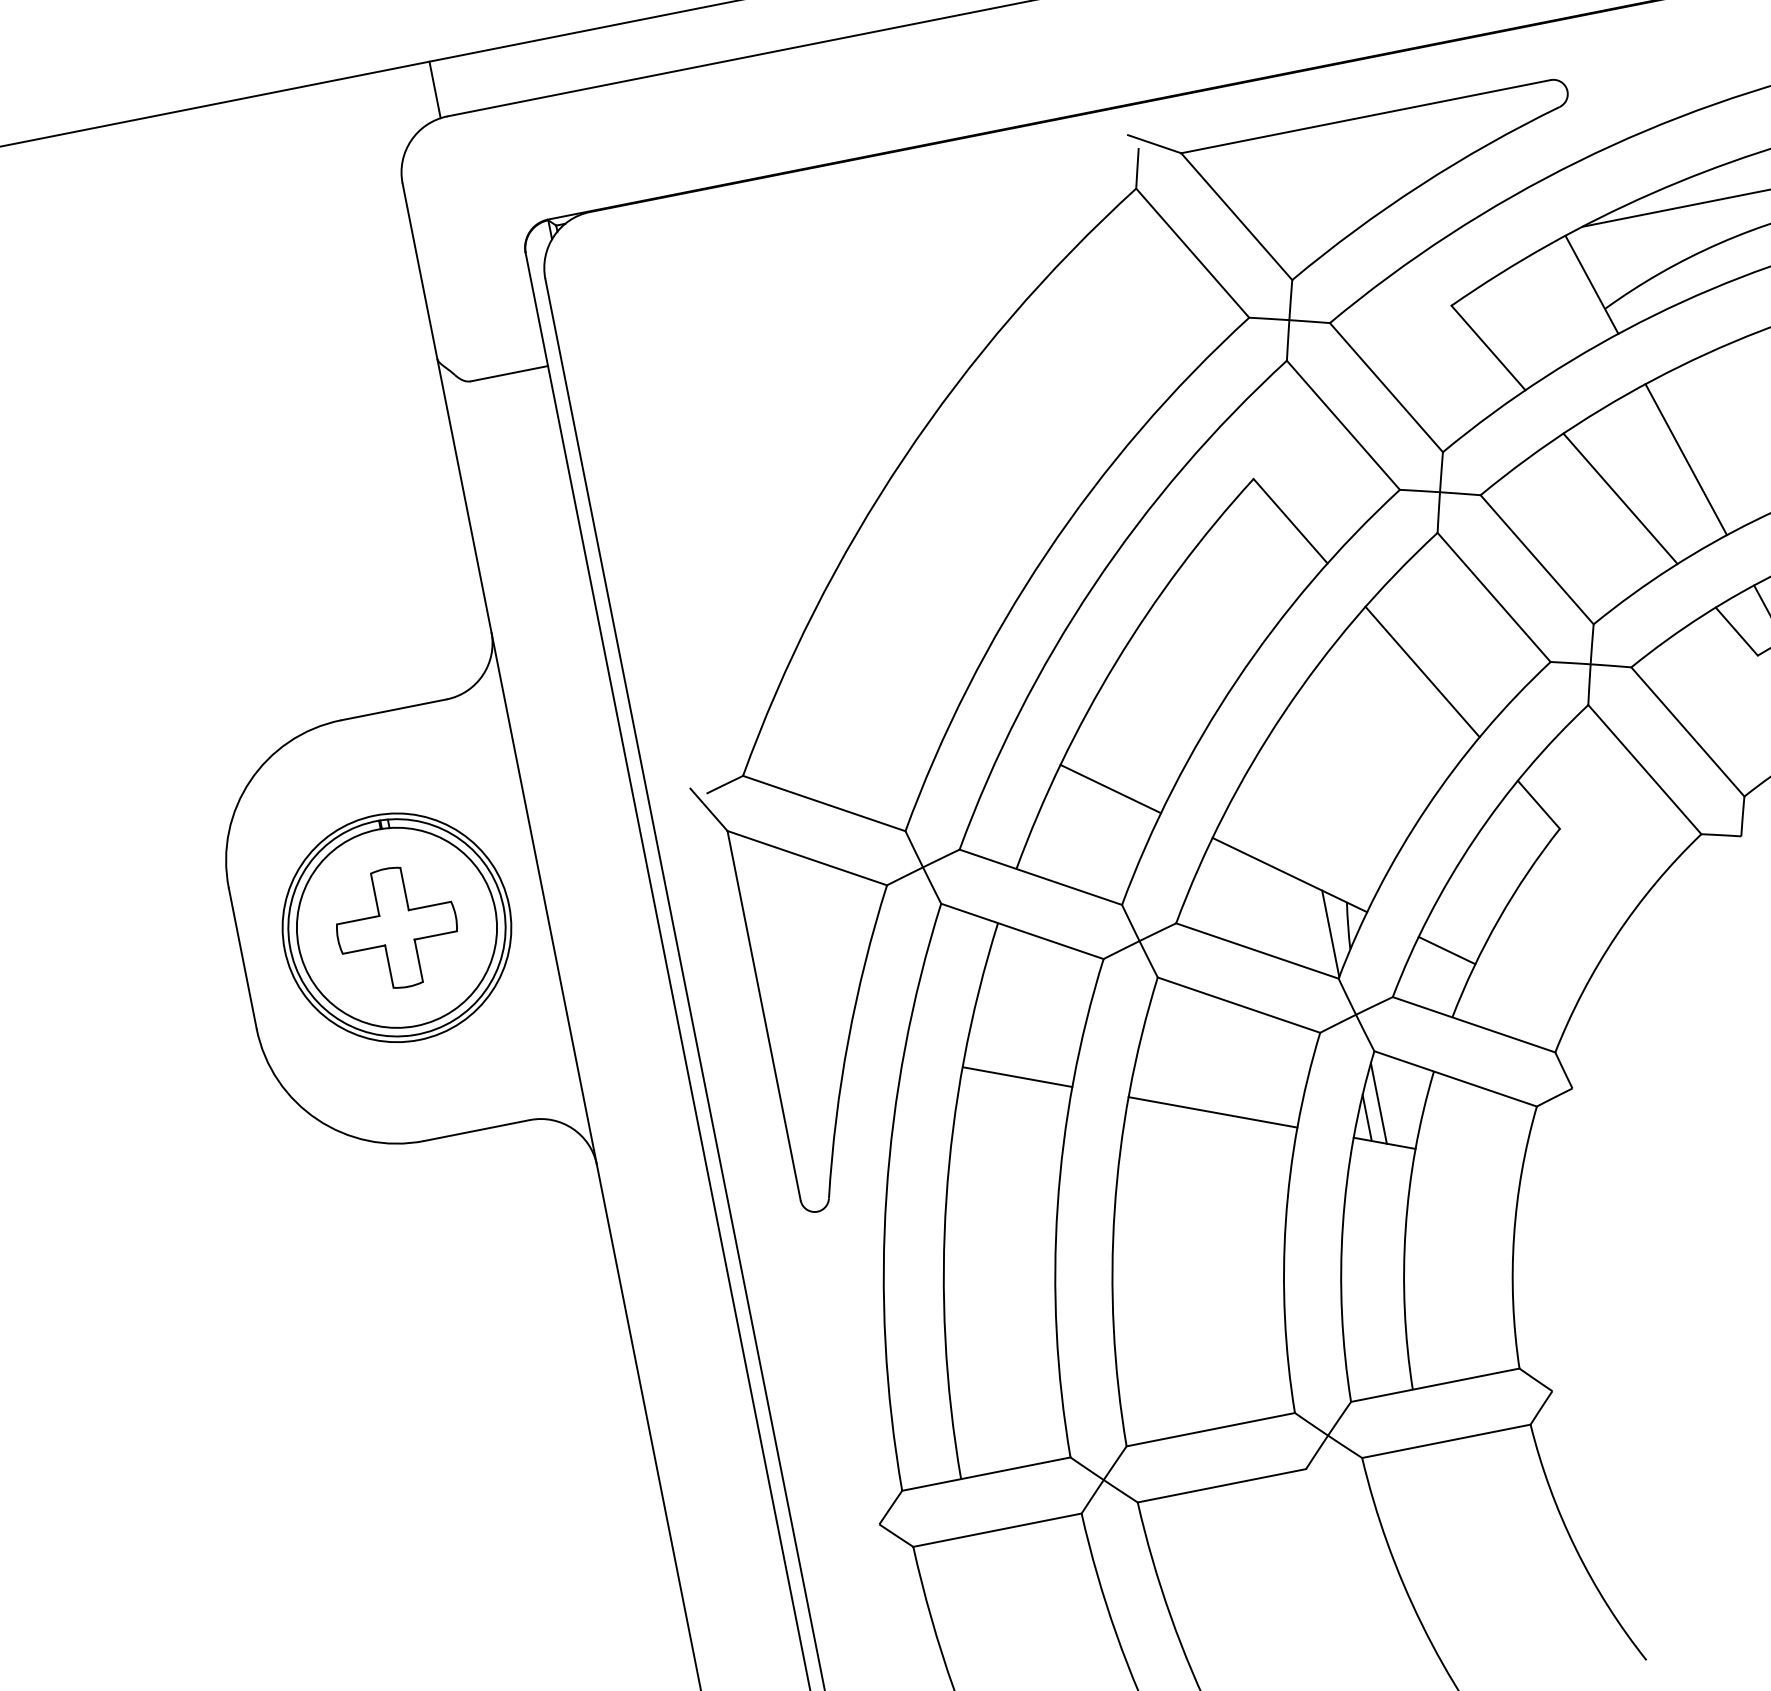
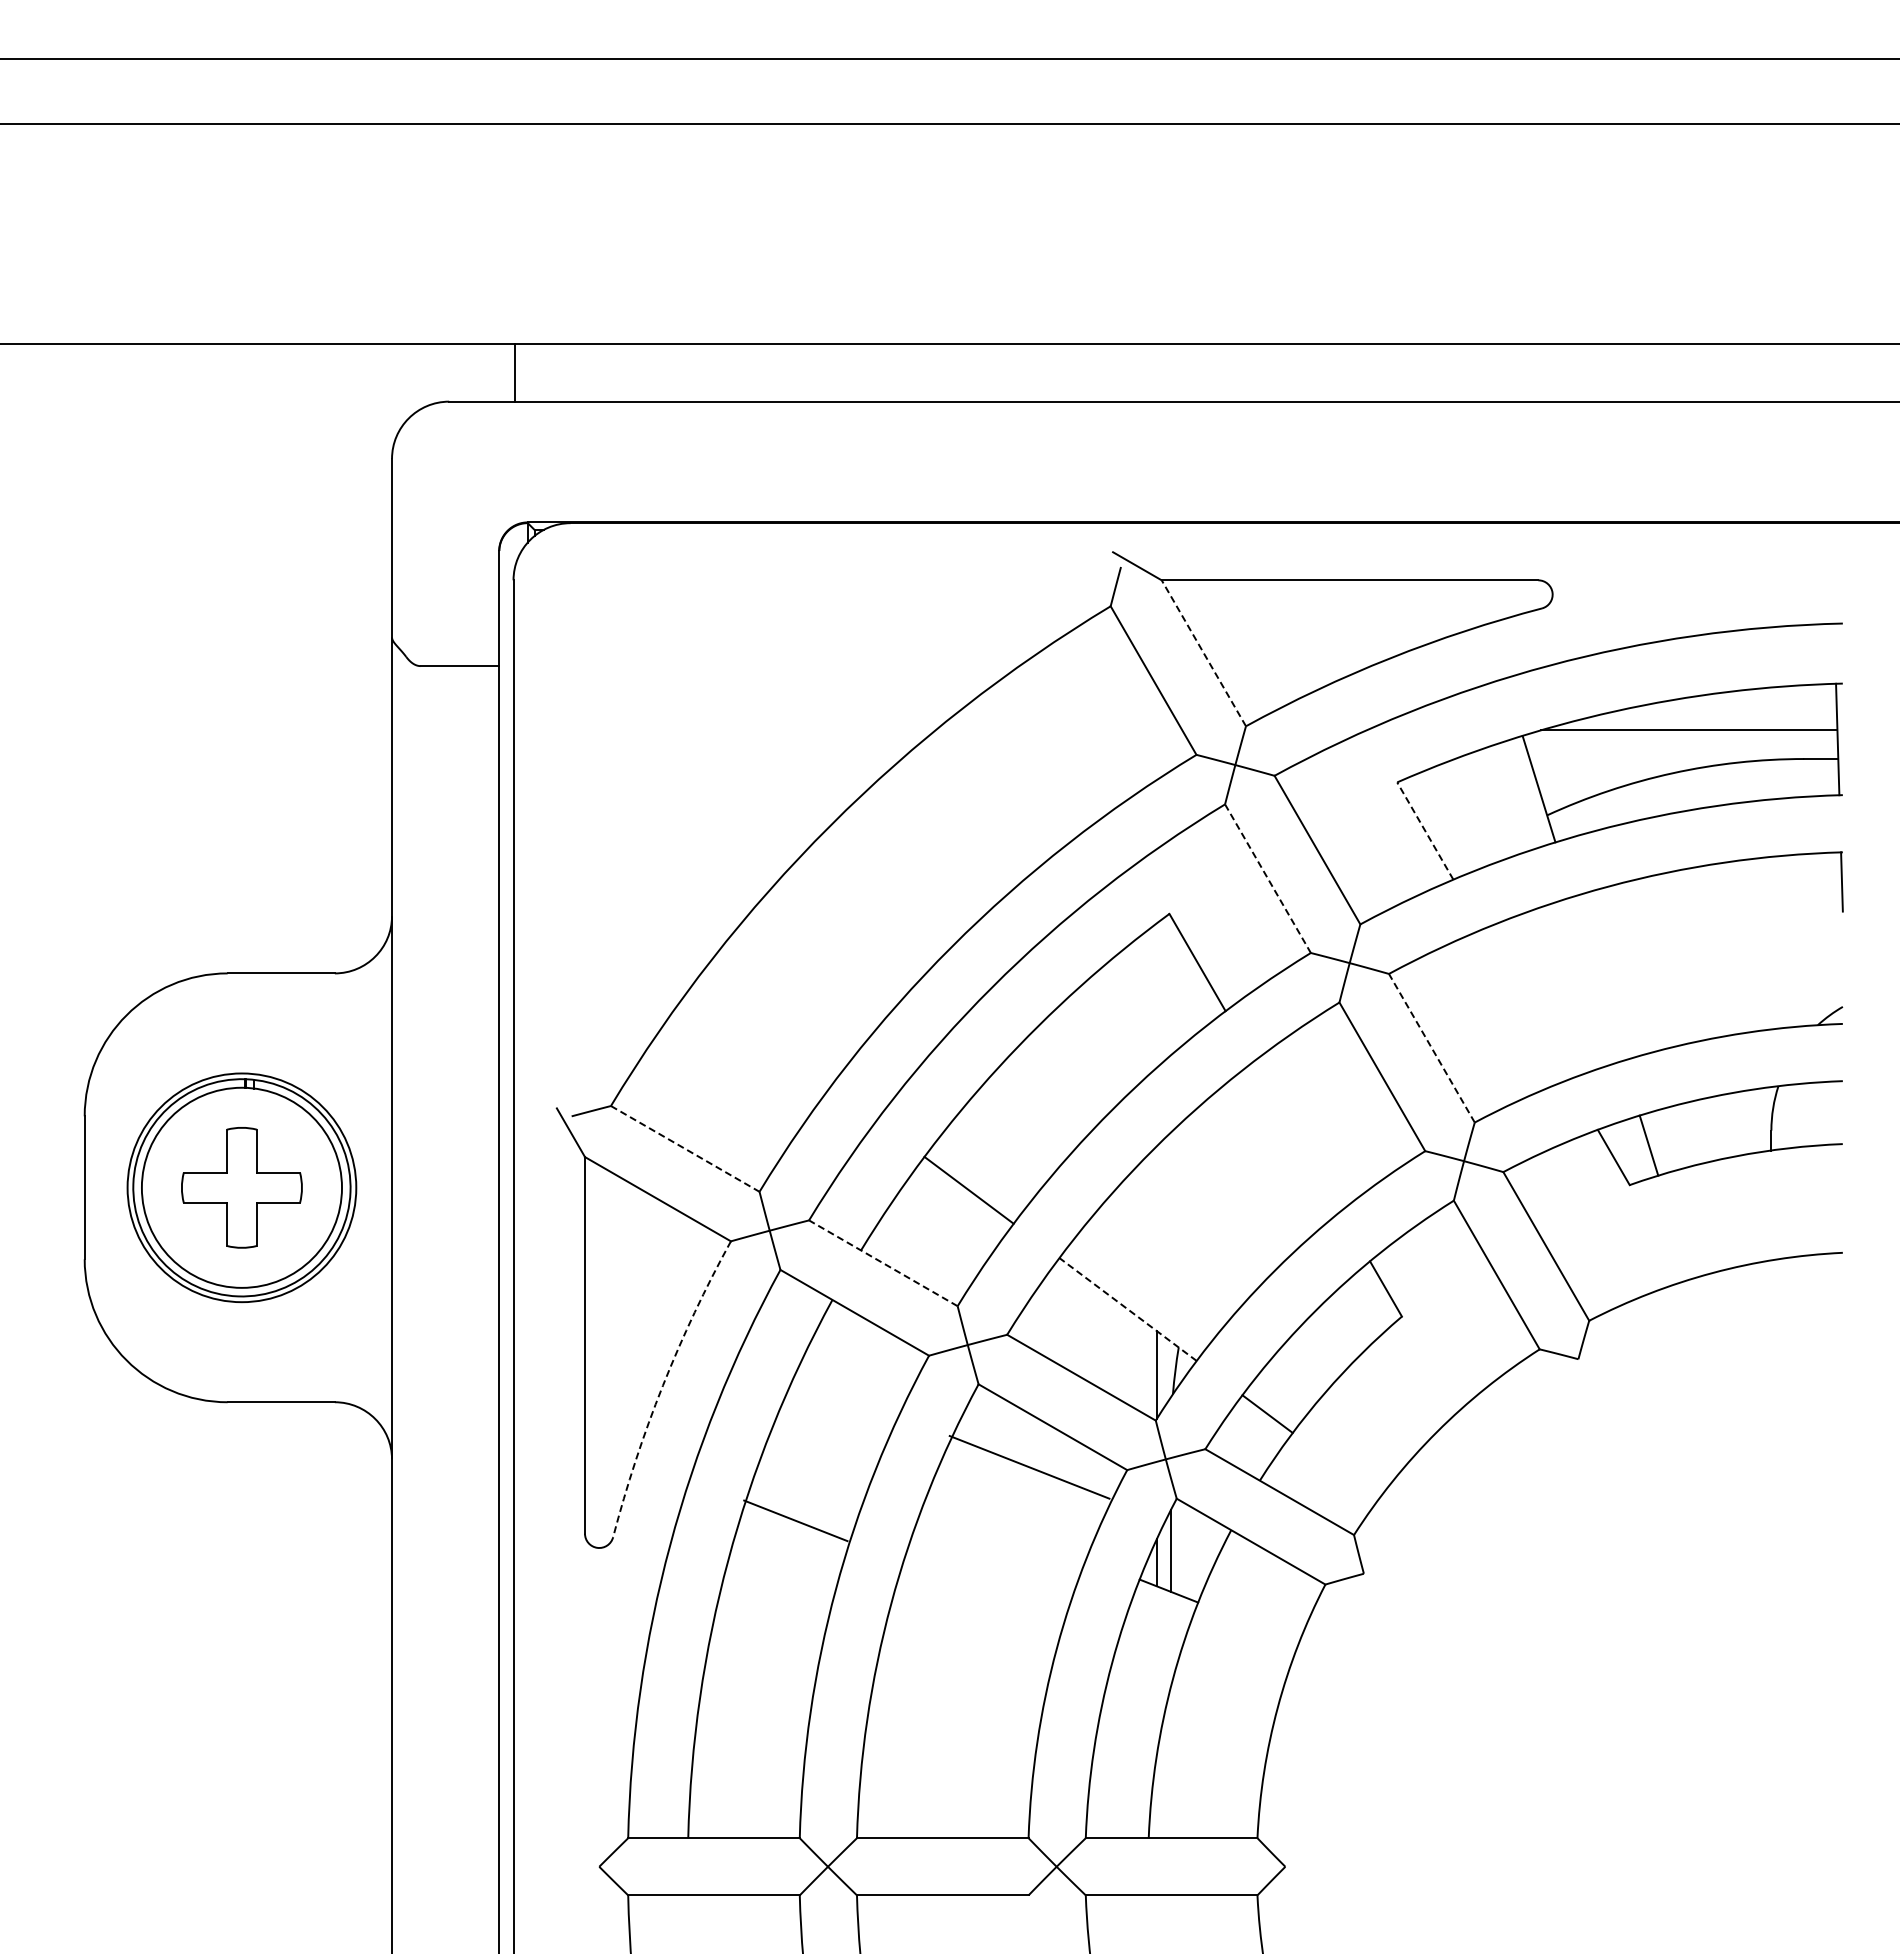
line: (435, 90) -> (515, 373), moved
line: (1236, 215) -> (1203, 652), solid -> dashed
line: (1488, 347) -> (1425, 830), solid -> dashed
line: (1342, 425) -> (1267, 878), solid -> dashed
line: (1686, 459) -> (1597, 978), removed
line: (1620, 498) -> (1525, 1004), removed
line: (1536, 560) -> (1431, 1048), solid -> dashed
line: (1422, 672) -> (1297, 1136), removed
line: (824, 803) -> (685, 1148), solid -> dashed
line: (1290, 874) -> (1128, 1309), solid -> dashed
line: (1041, 877) -> (883, 1263), solid -> dashed
arc: (847, 1040) -> (662, 1385), solid -> dashed
line: (1017, 1076) -> (795, 1520), moved
line: (1212, 1112) -> (1029, 1467), moved

